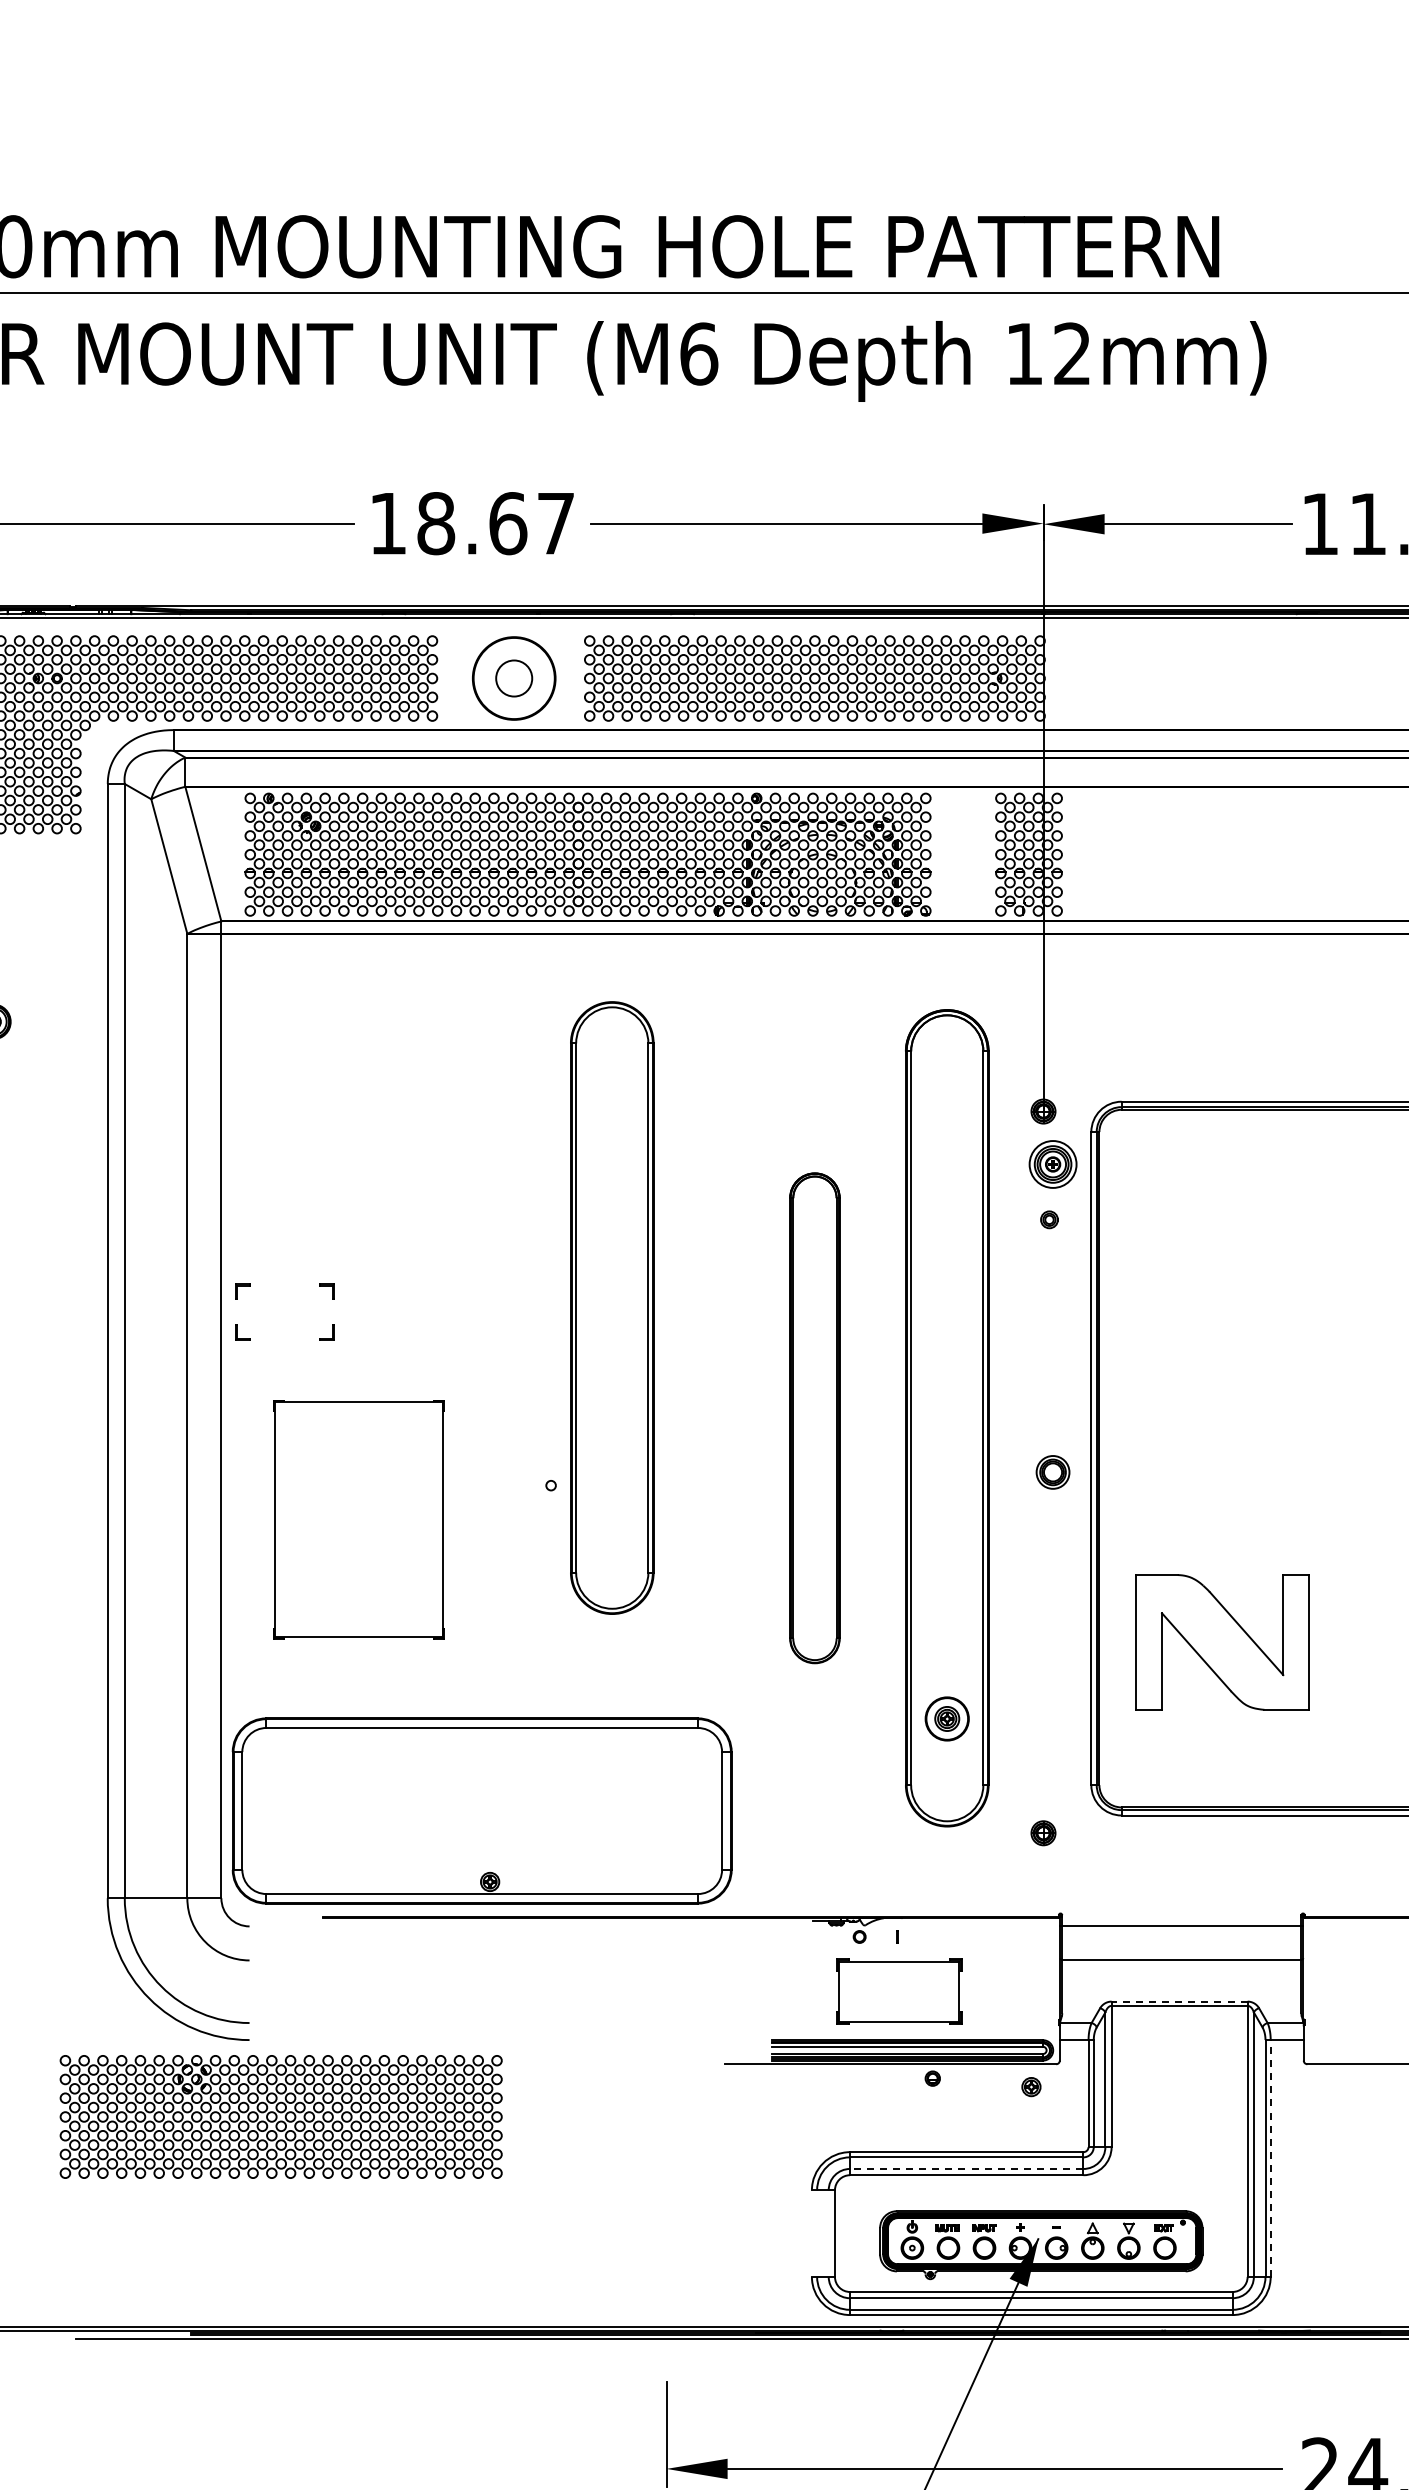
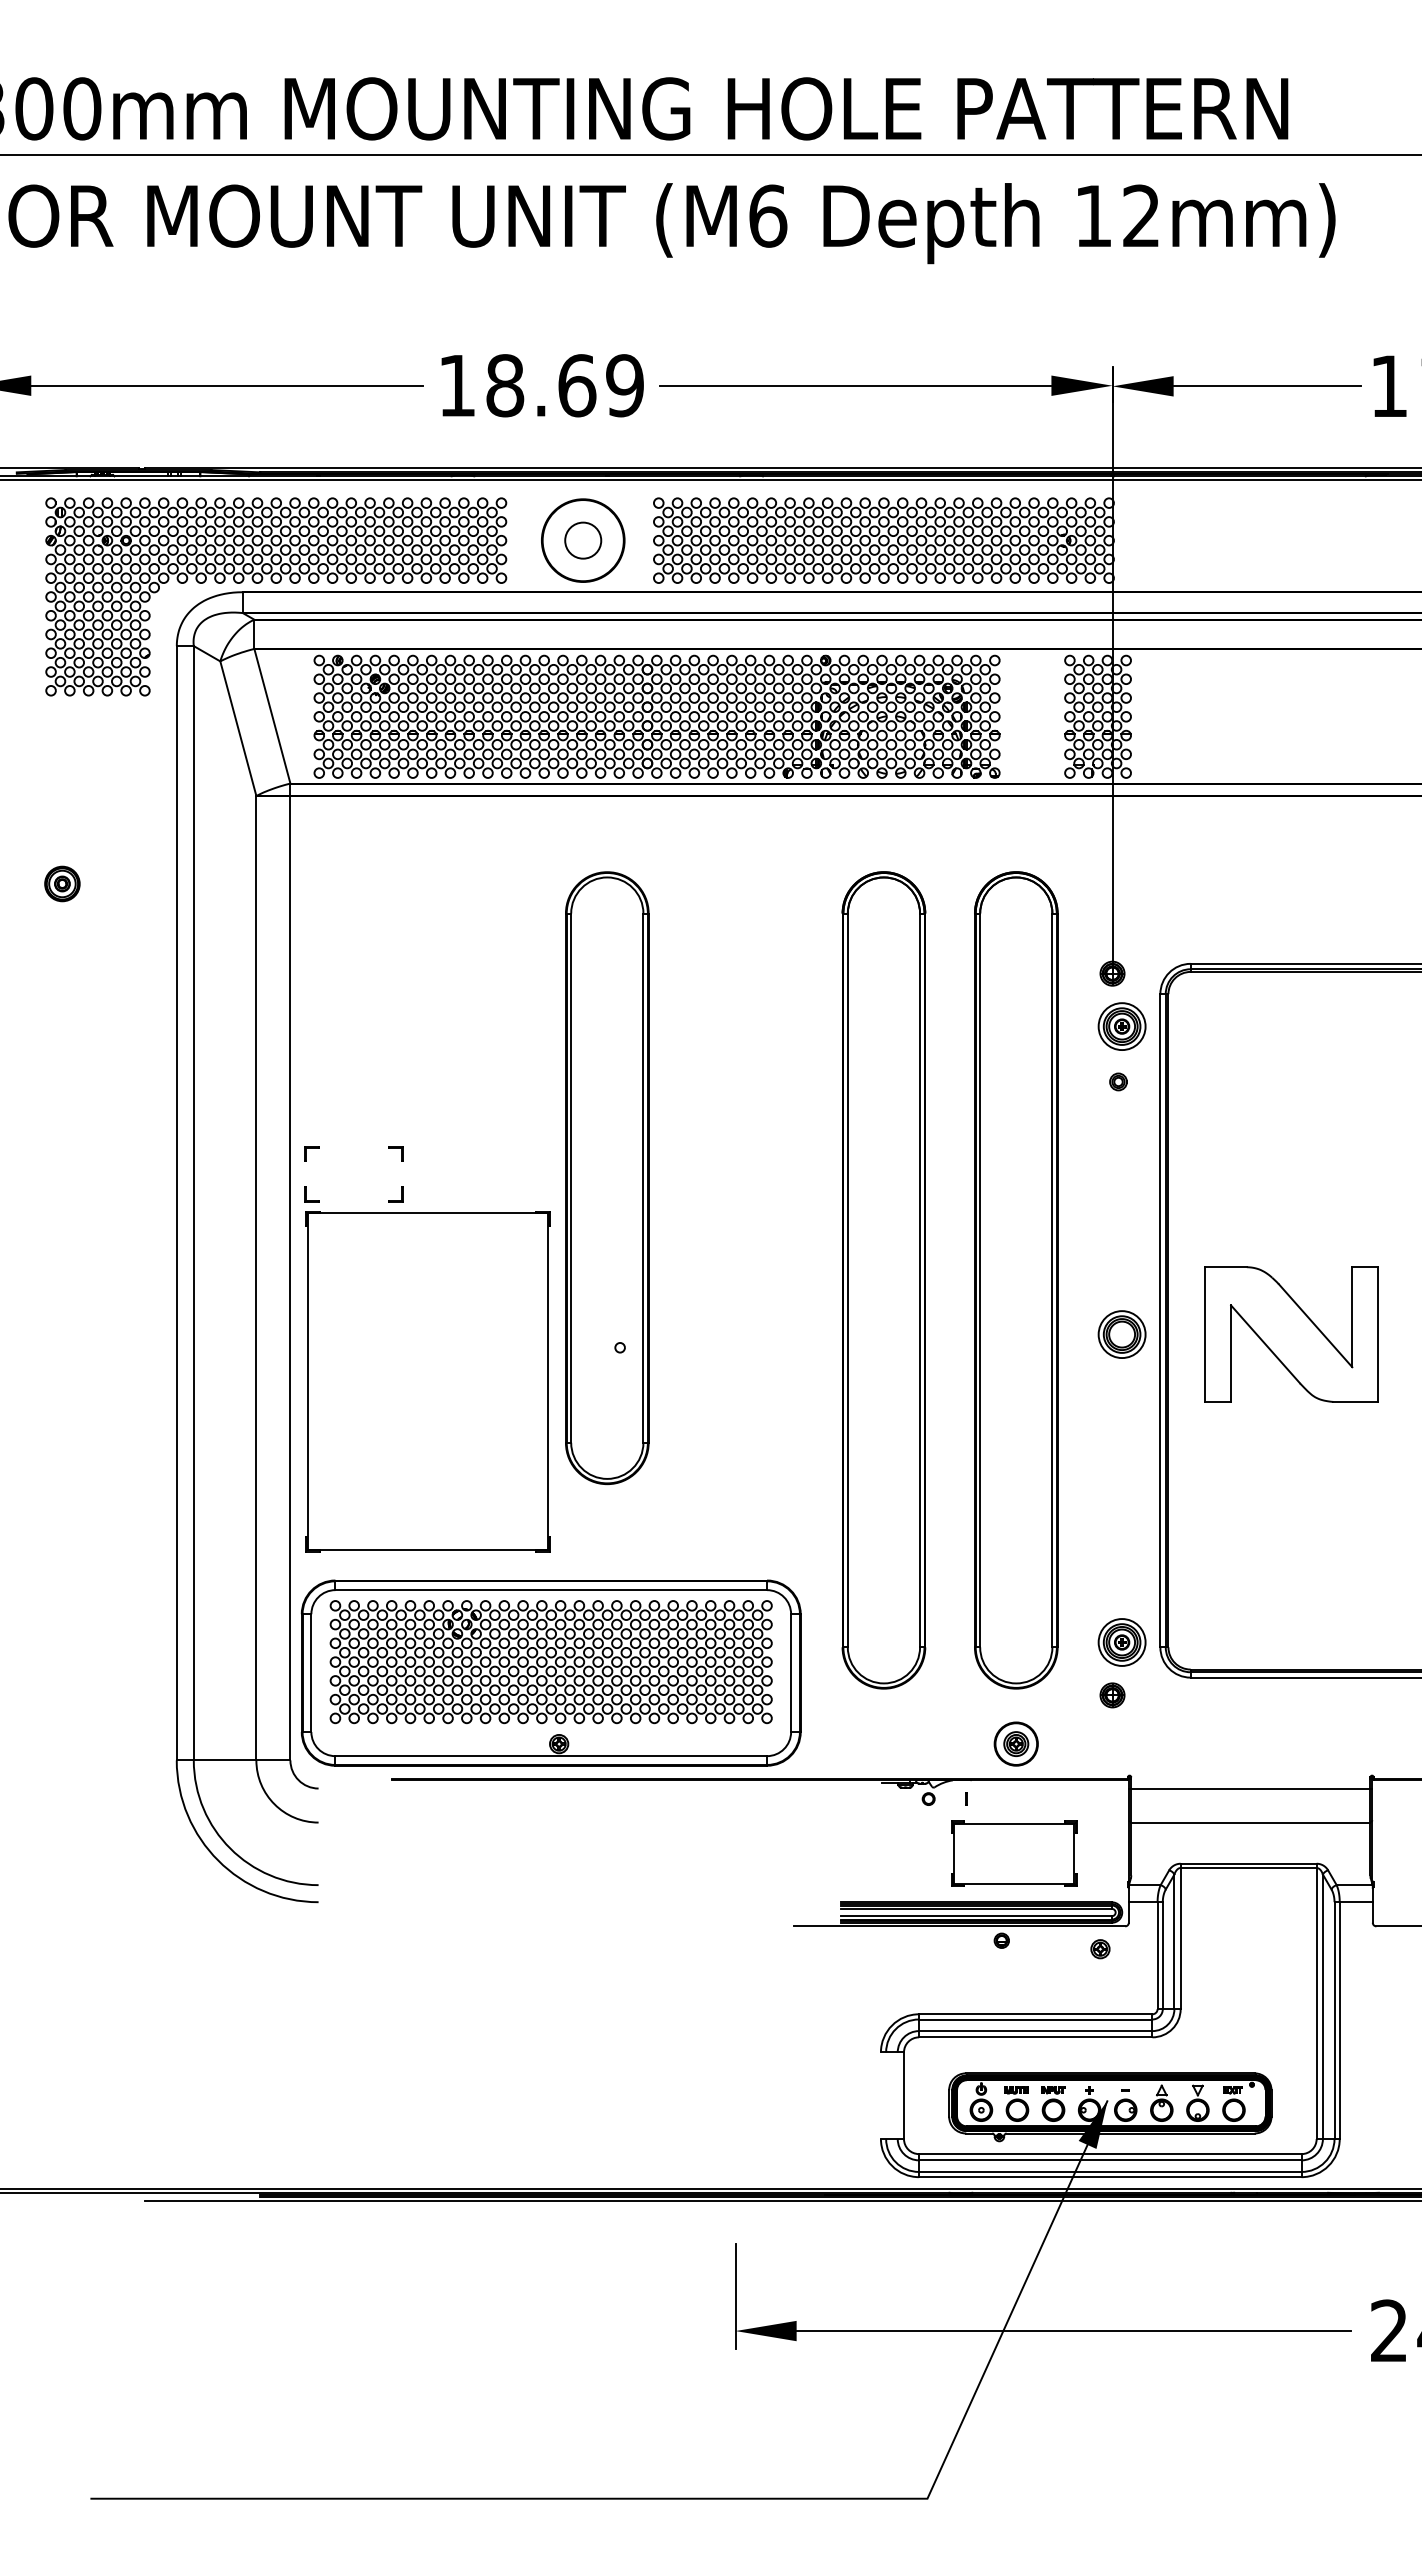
text: (555, 523) -> (624, 385), 18.67 -> 18.69
part: (612, 1308) -> (607, 1178), moved
part: (814, 1418) -> (883, 1280), size x1.67
part: (1052, 1472) -> (1121, 1334), size x1.43
part: (358, 1519) -> (427, 1381), size x1.43
part: (1222, 1642) -> (1291, 1334), moved
part: (946, 1718) -> (1015, 1743), moved
part: (1052, 1780) -> (1121, 1642), added
part: (899, 1991) -> (1014, 1853), moved
line: (1179, 2001) -> (1248, 1863), dashed -> solid
part: (280, 2117) -> (550, 1662), moved
line: (1270, 2158) -> (1339, 2020), dashed -> solid
line: (966, 2169) -> (1035, 2031), dashed -> solid

